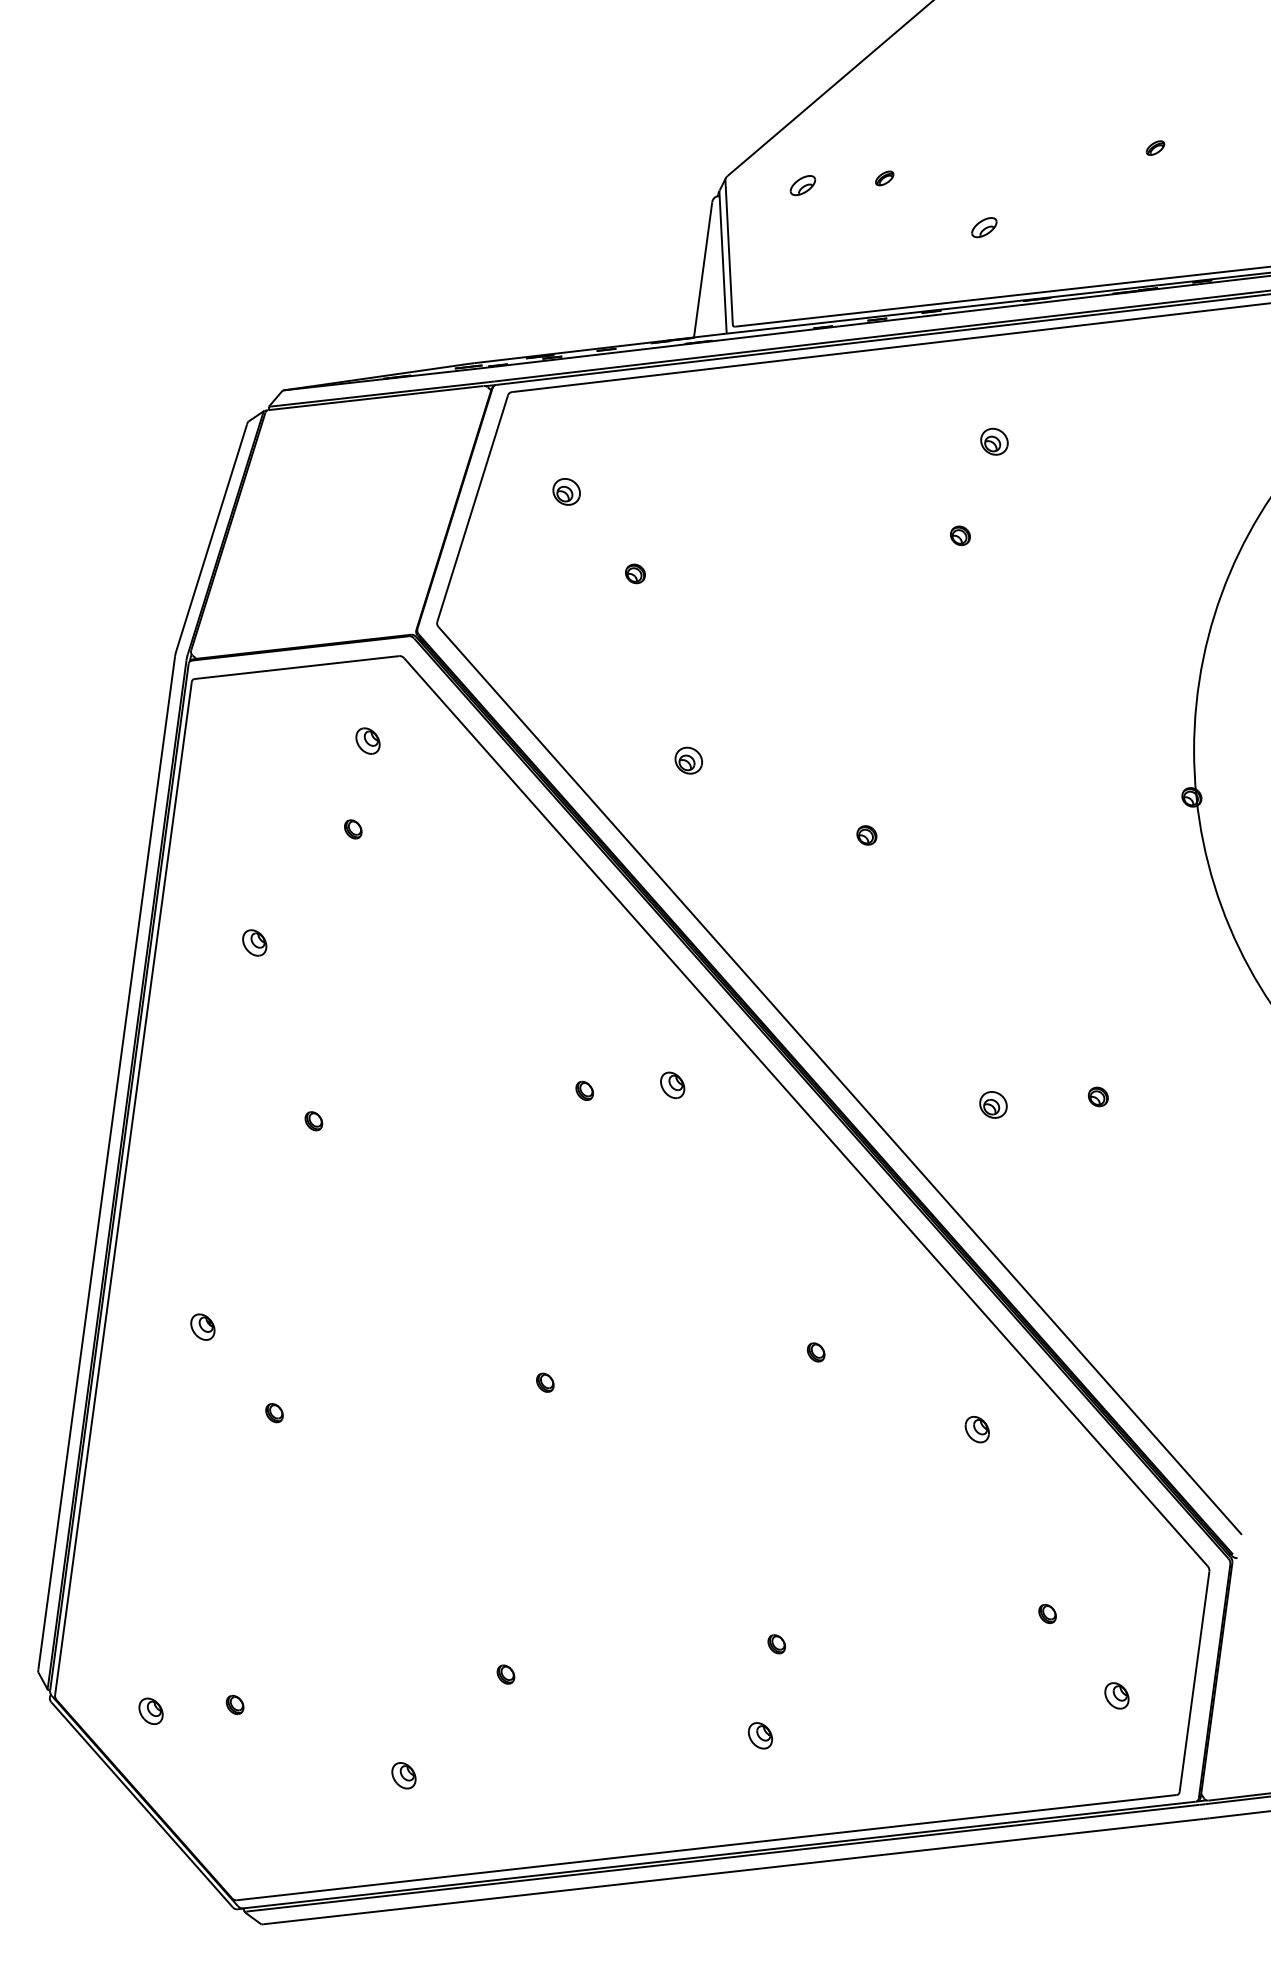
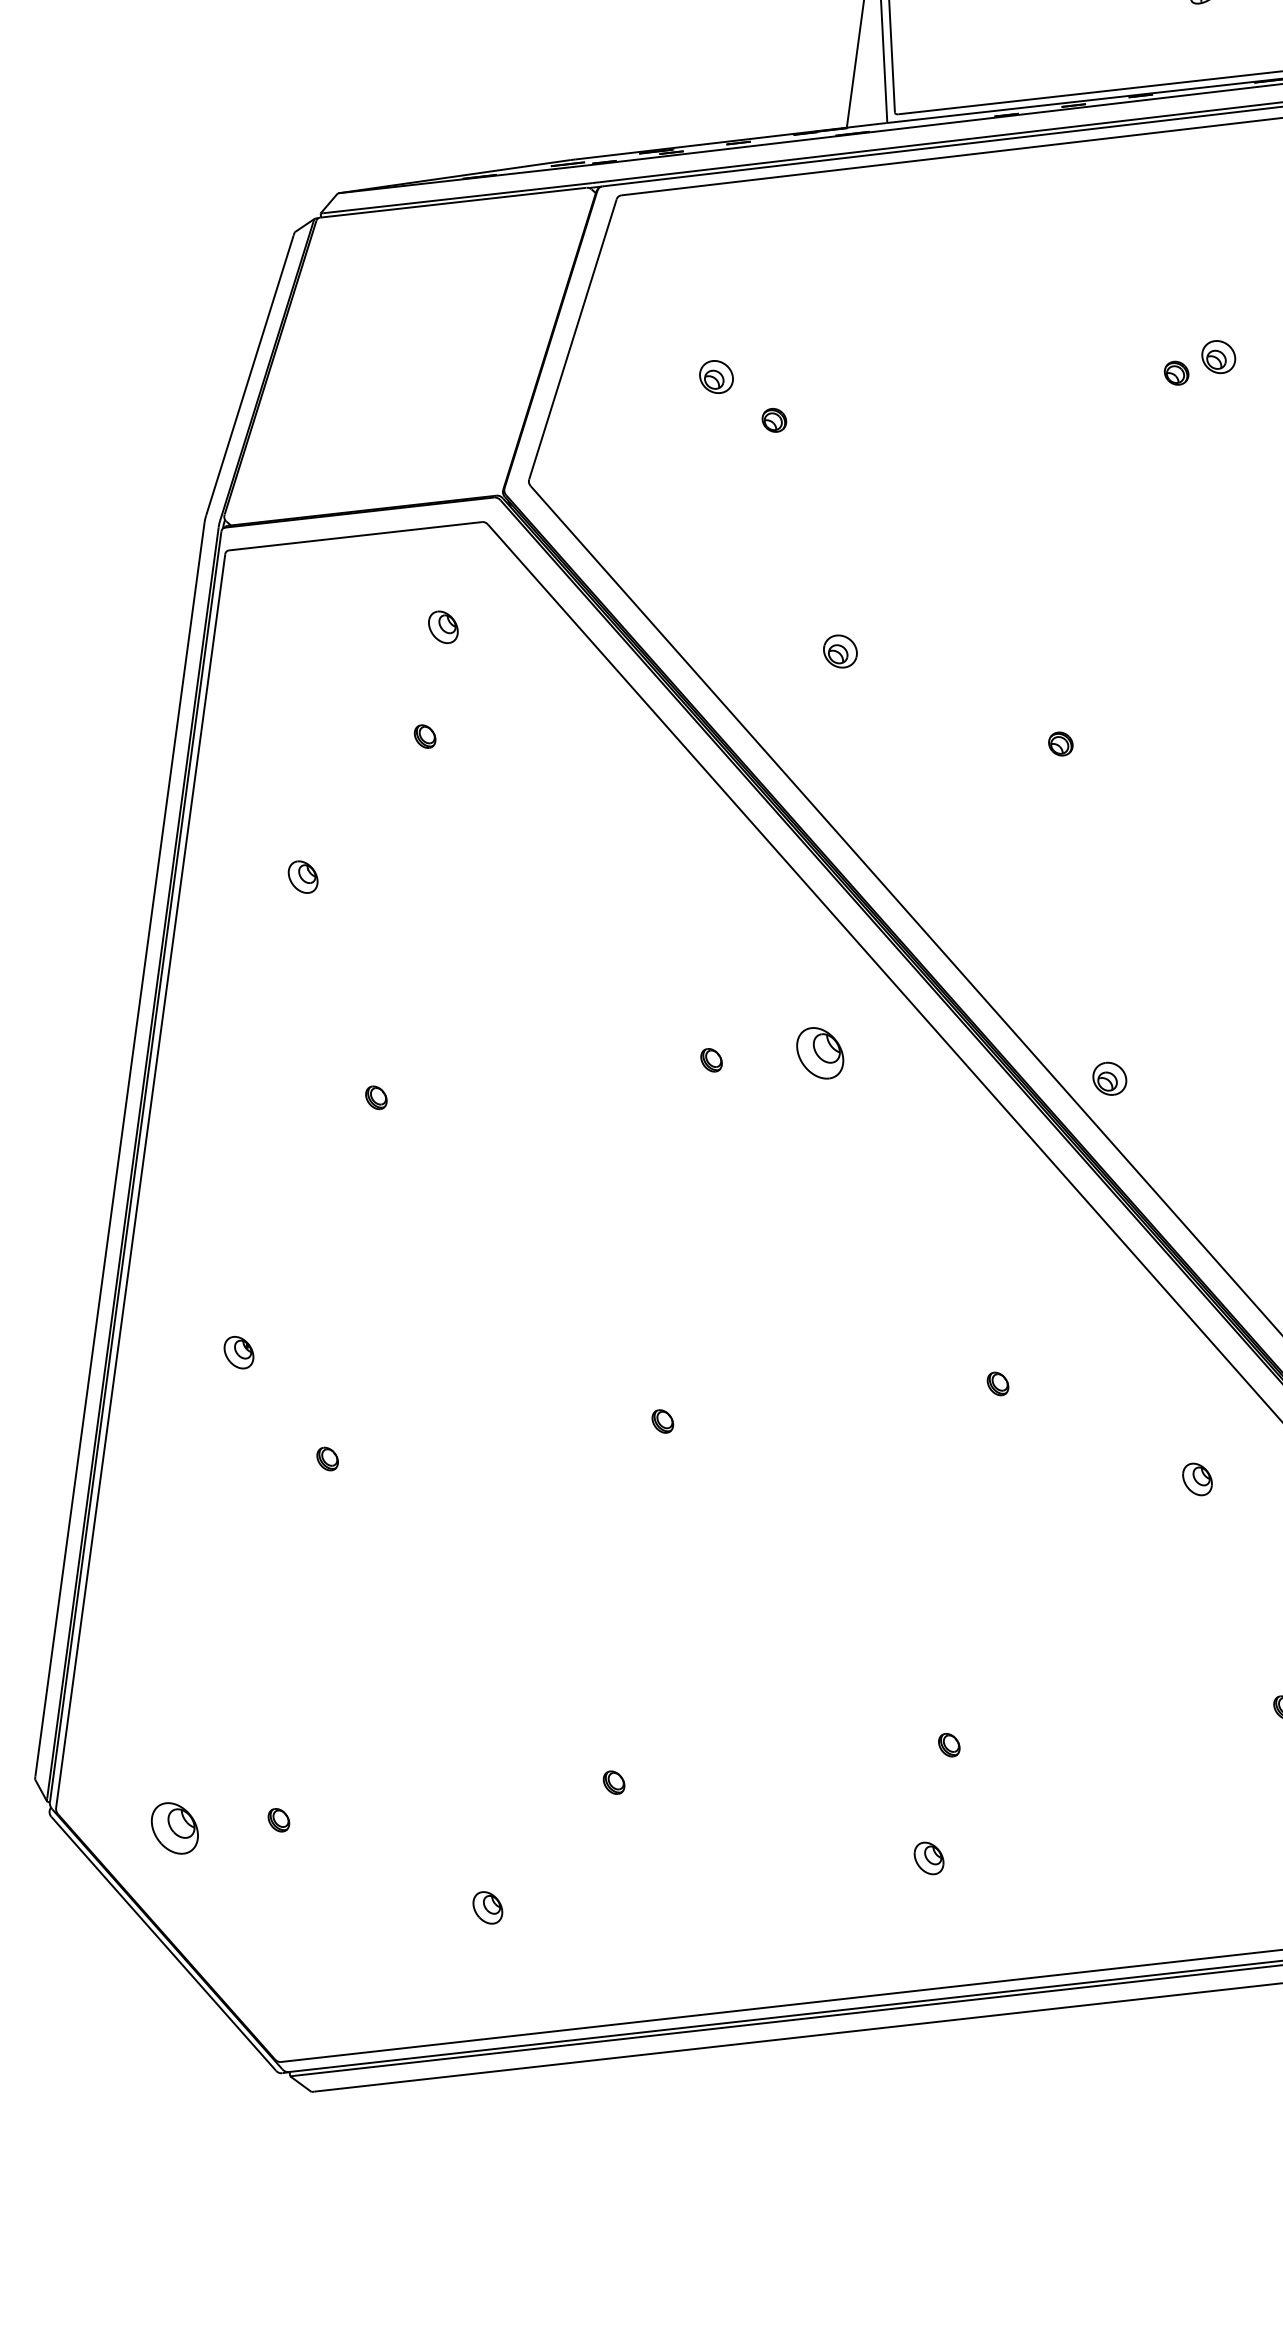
part: (994, 441) -> (1218, 356), moved
part: (566, 491) -> (716, 376), moved
part: (672, 1085) -> (820, 1053), size x1.6
part: (993, 1104) -> (1109, 1078), moved
part: (150, 1710) -> (174, 1827), size x1.6

